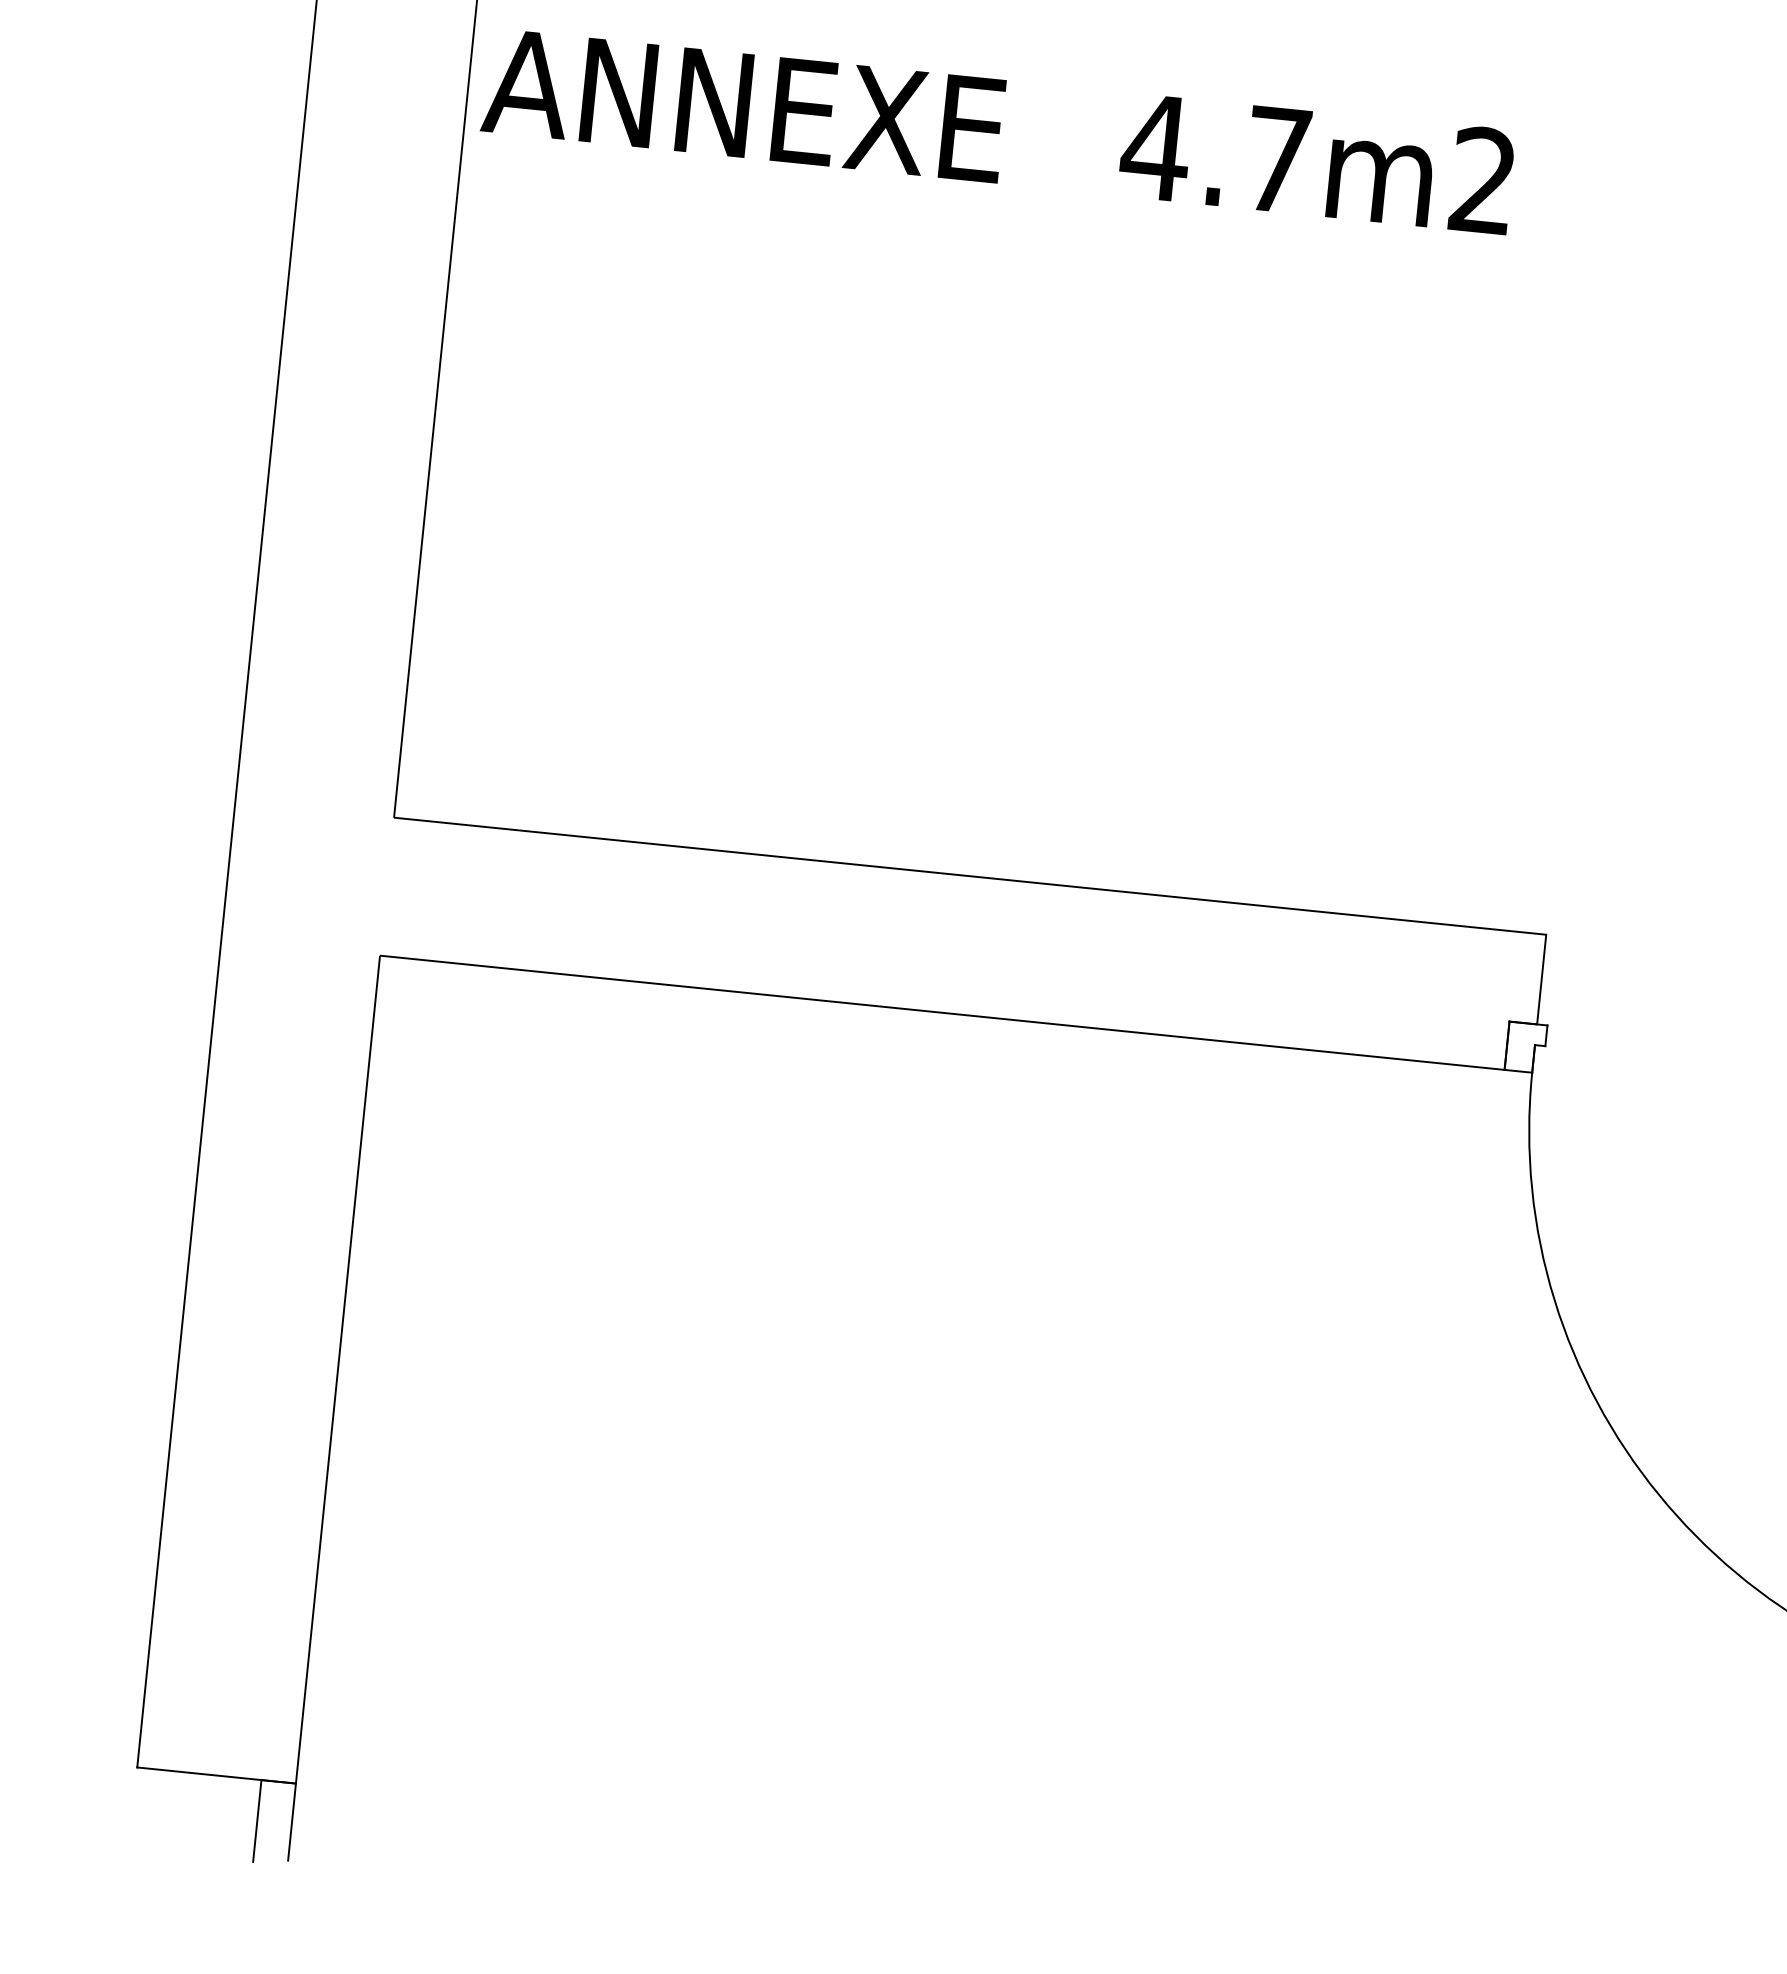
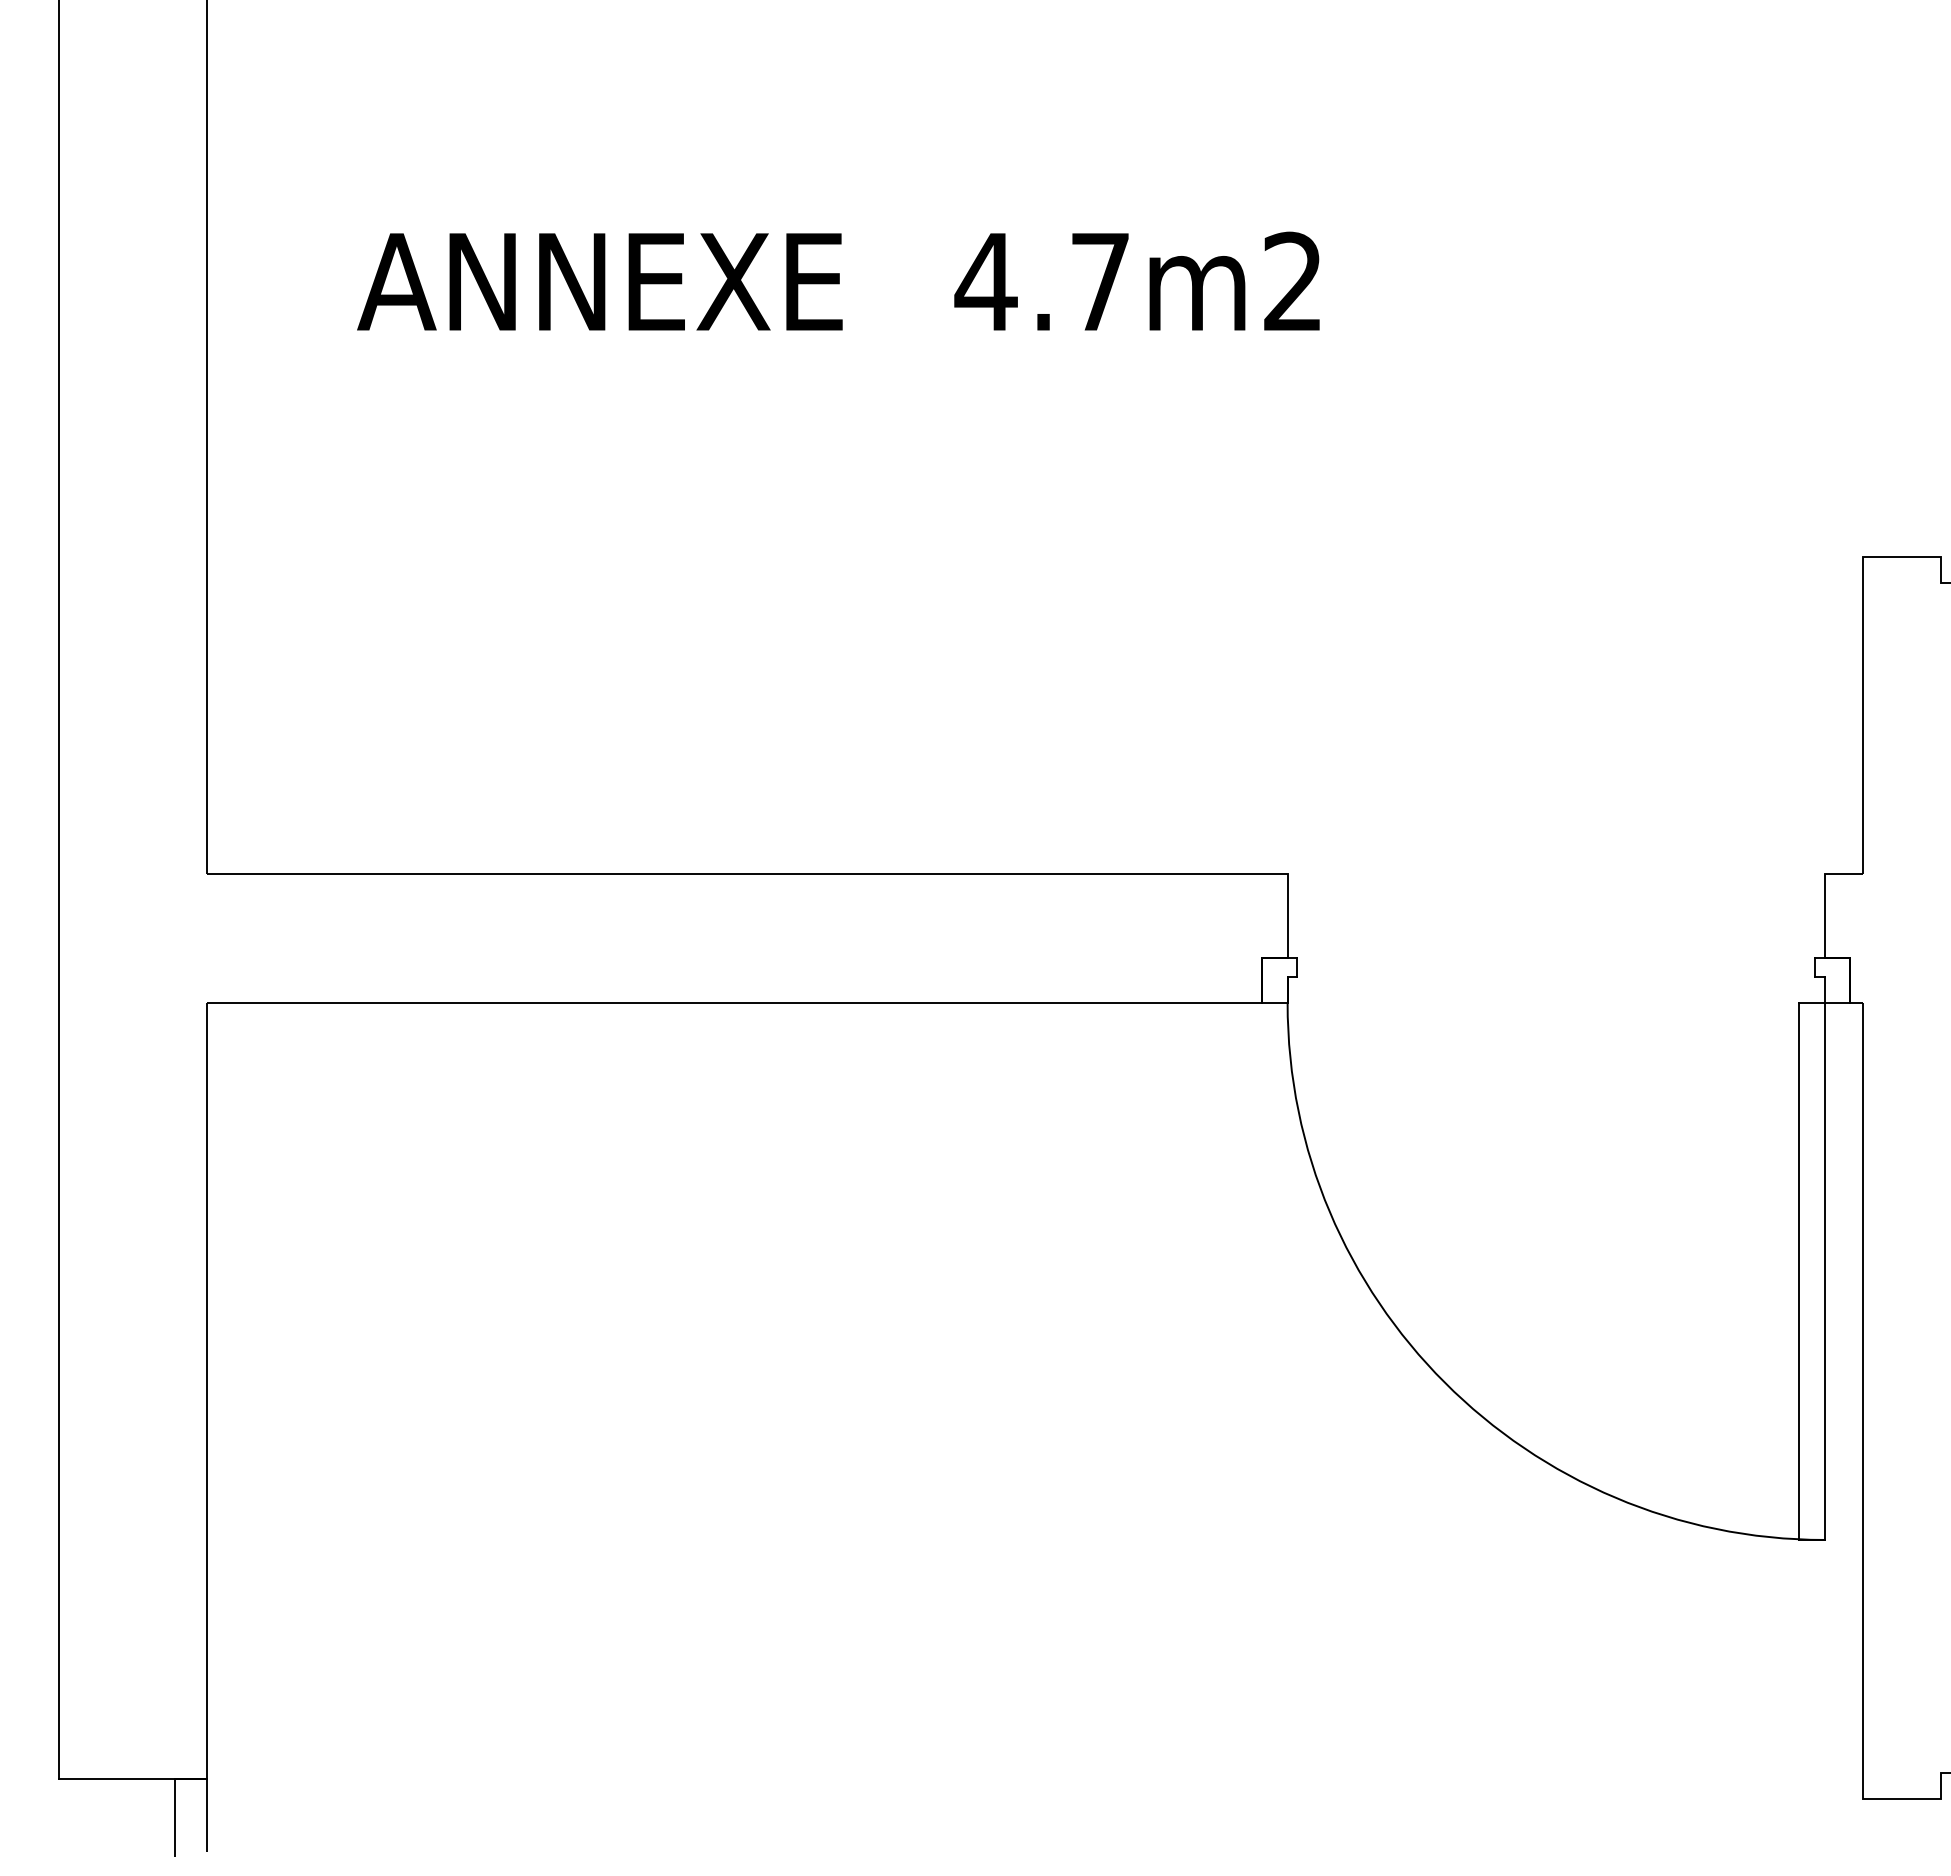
text: (998, 130) -> (838, 280), moved

